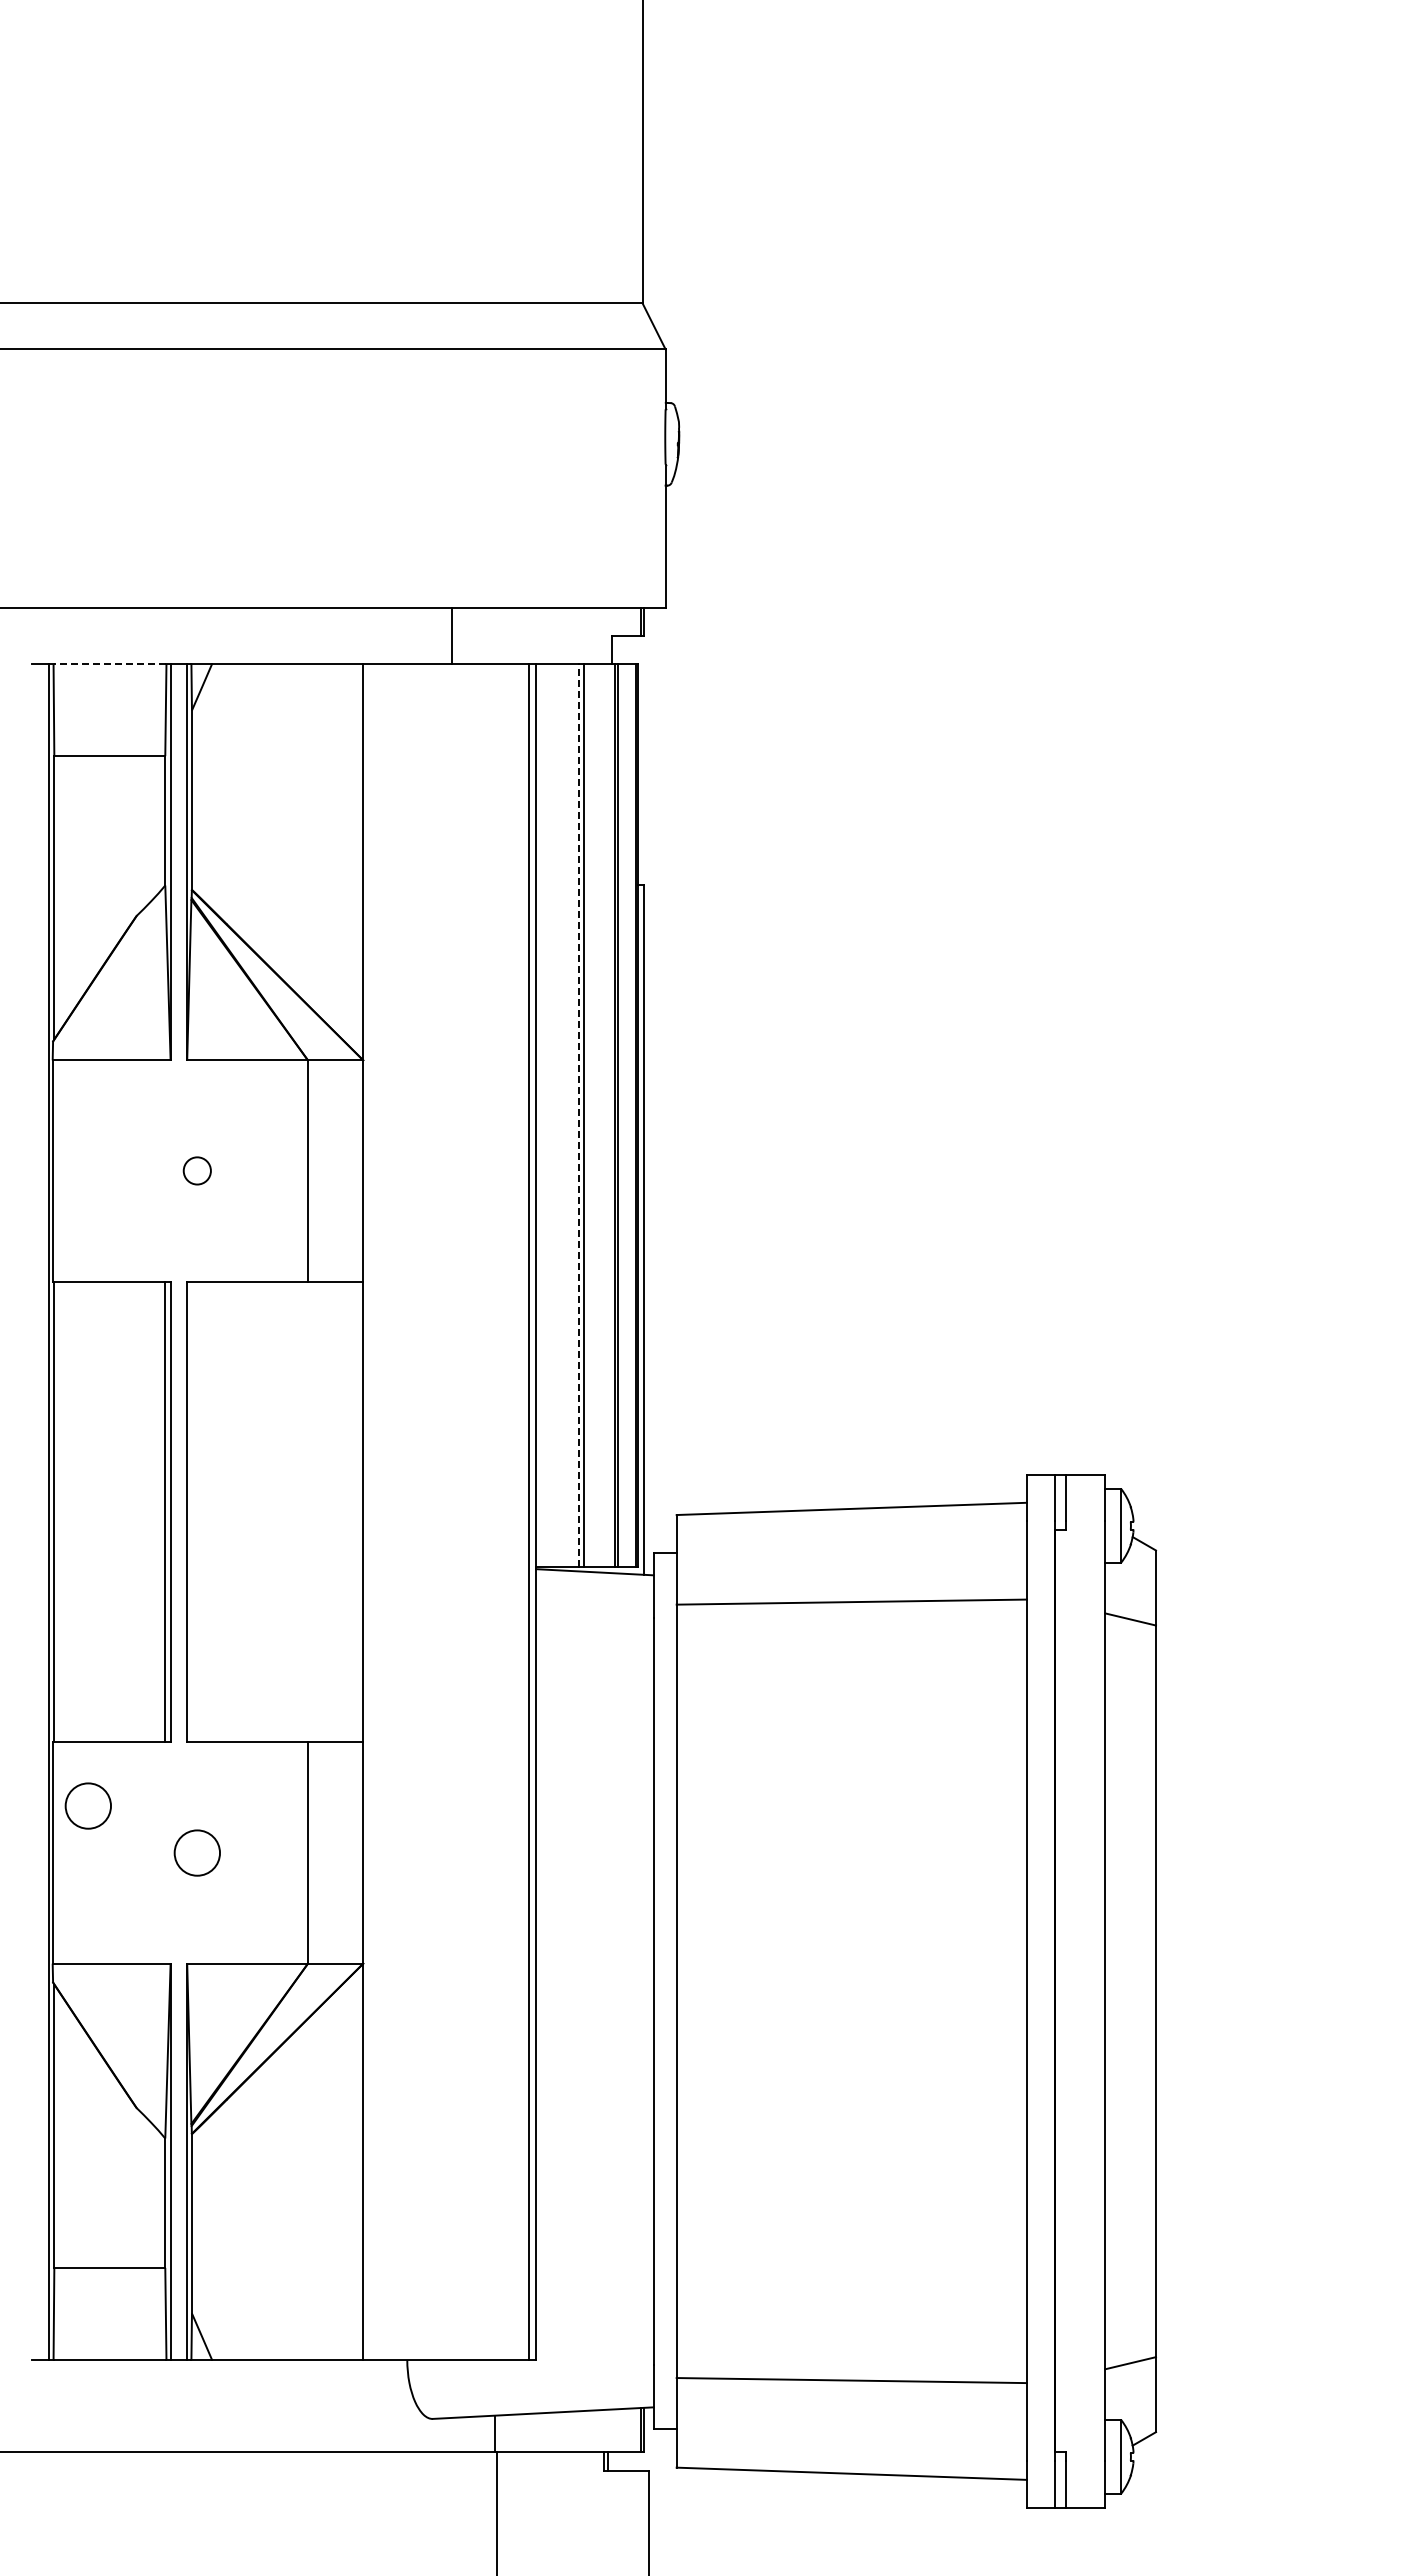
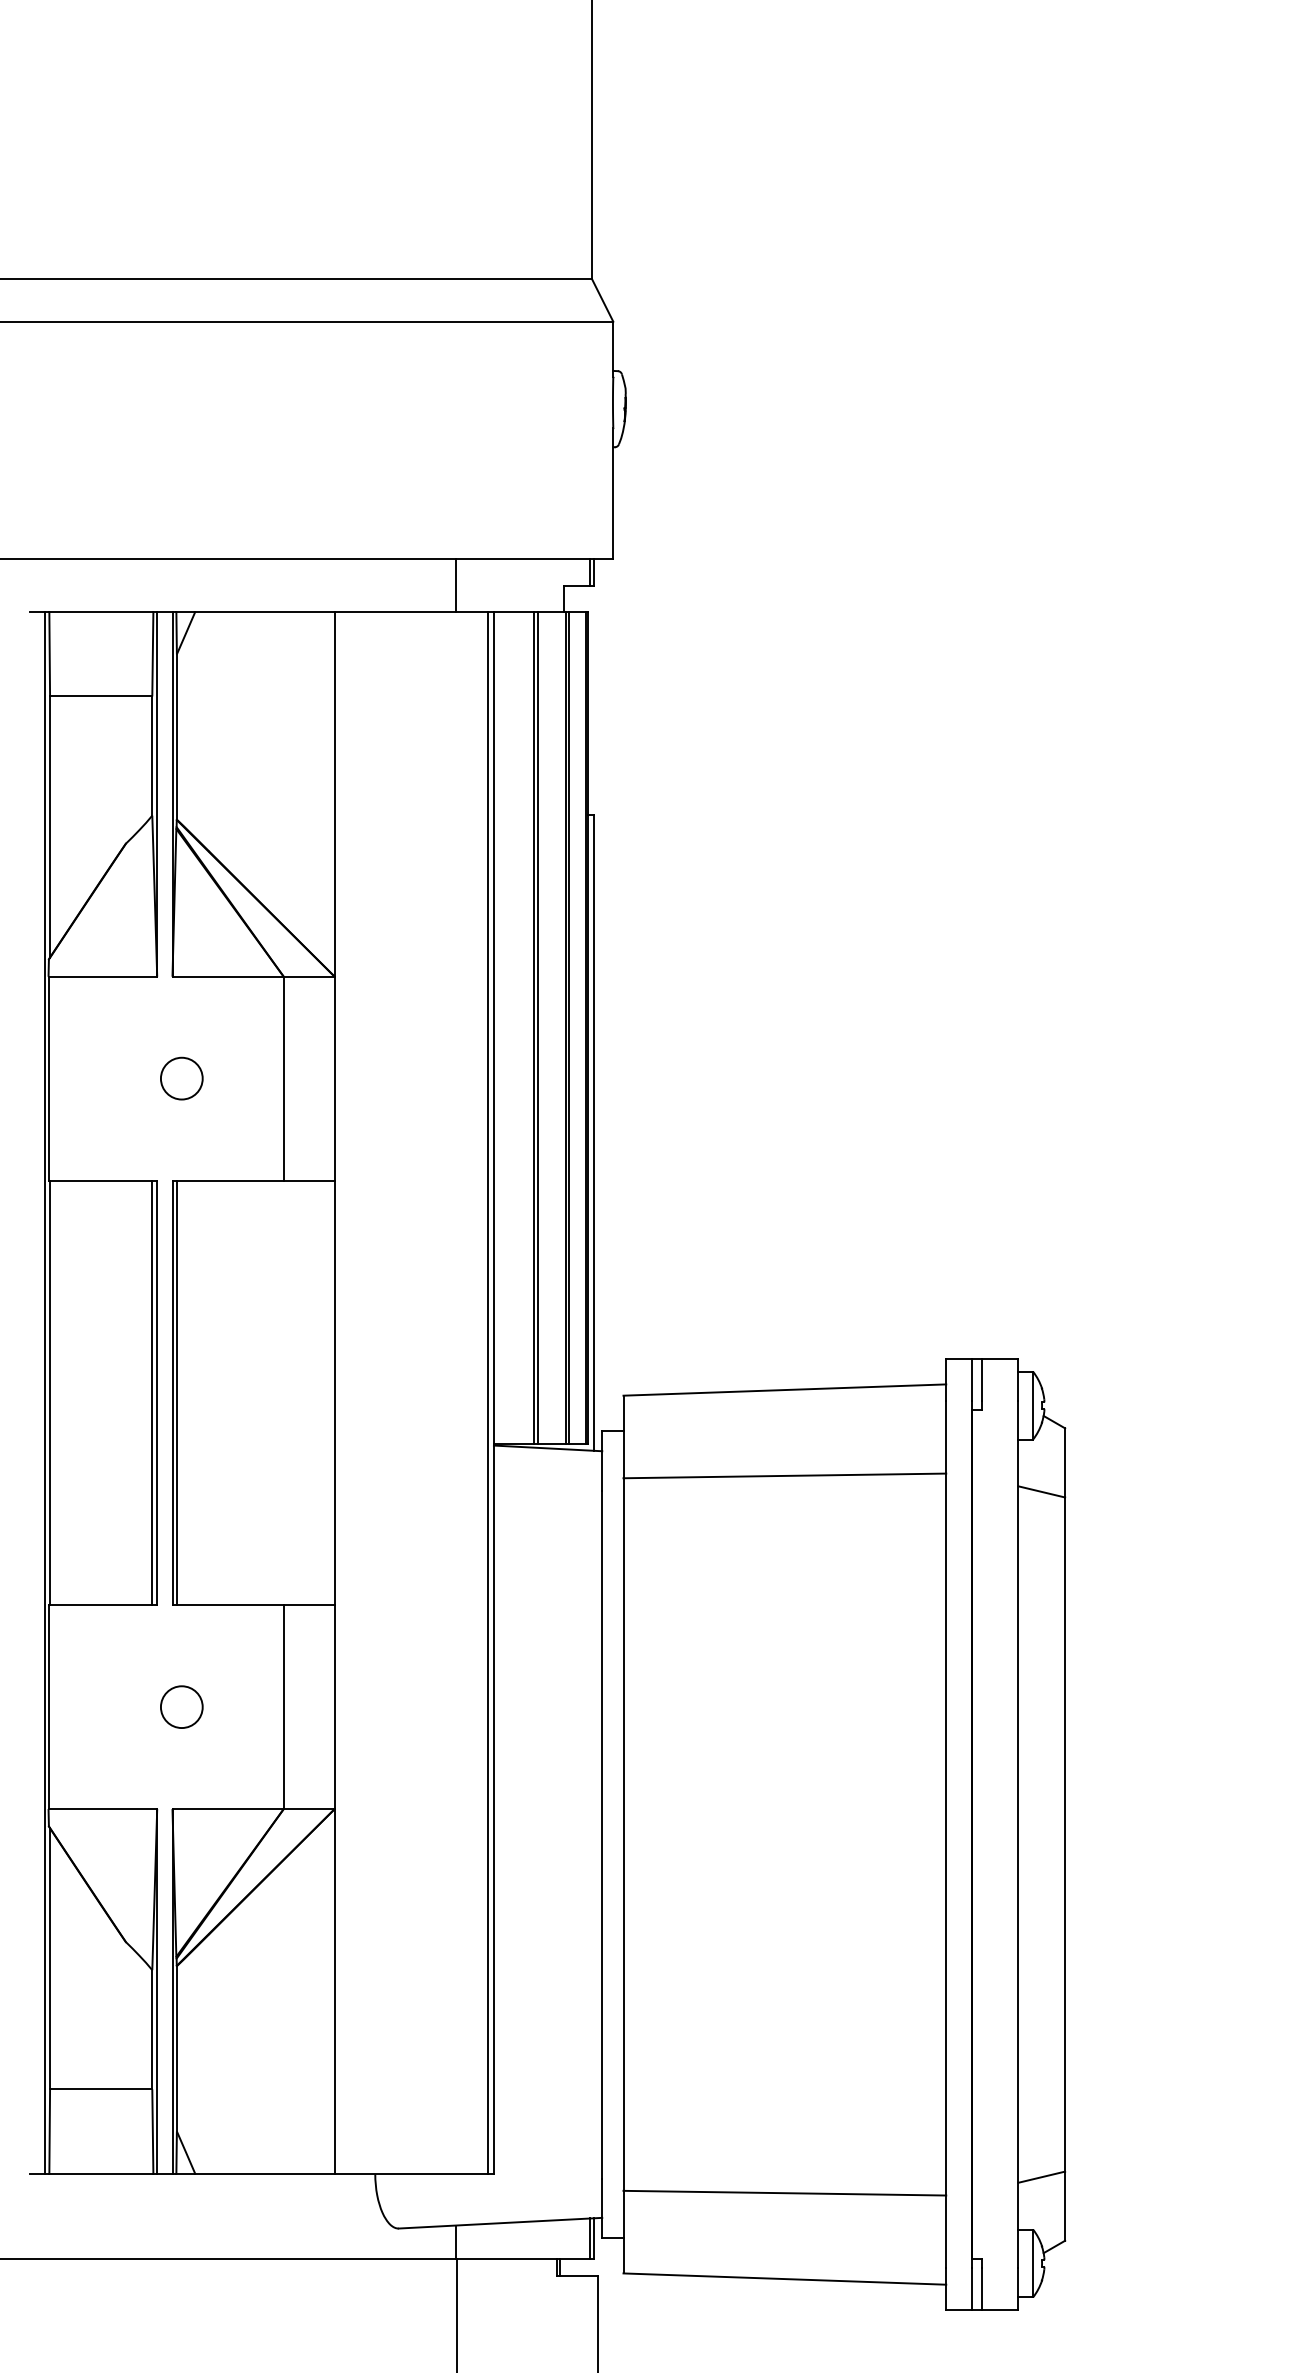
line: (452, 635) -> (456, 585), moved
line: (109, 663) -> (100, 611), dashed -> solid
line: (579, 1115) -> (533, 1027), dashed -> solid
circle: (197, 1170) -> (181, 1078), size x1.67
line: (191, 1511) -> (176, 1392), added
circle: (87, 1805) -> (80, 1663), removed

